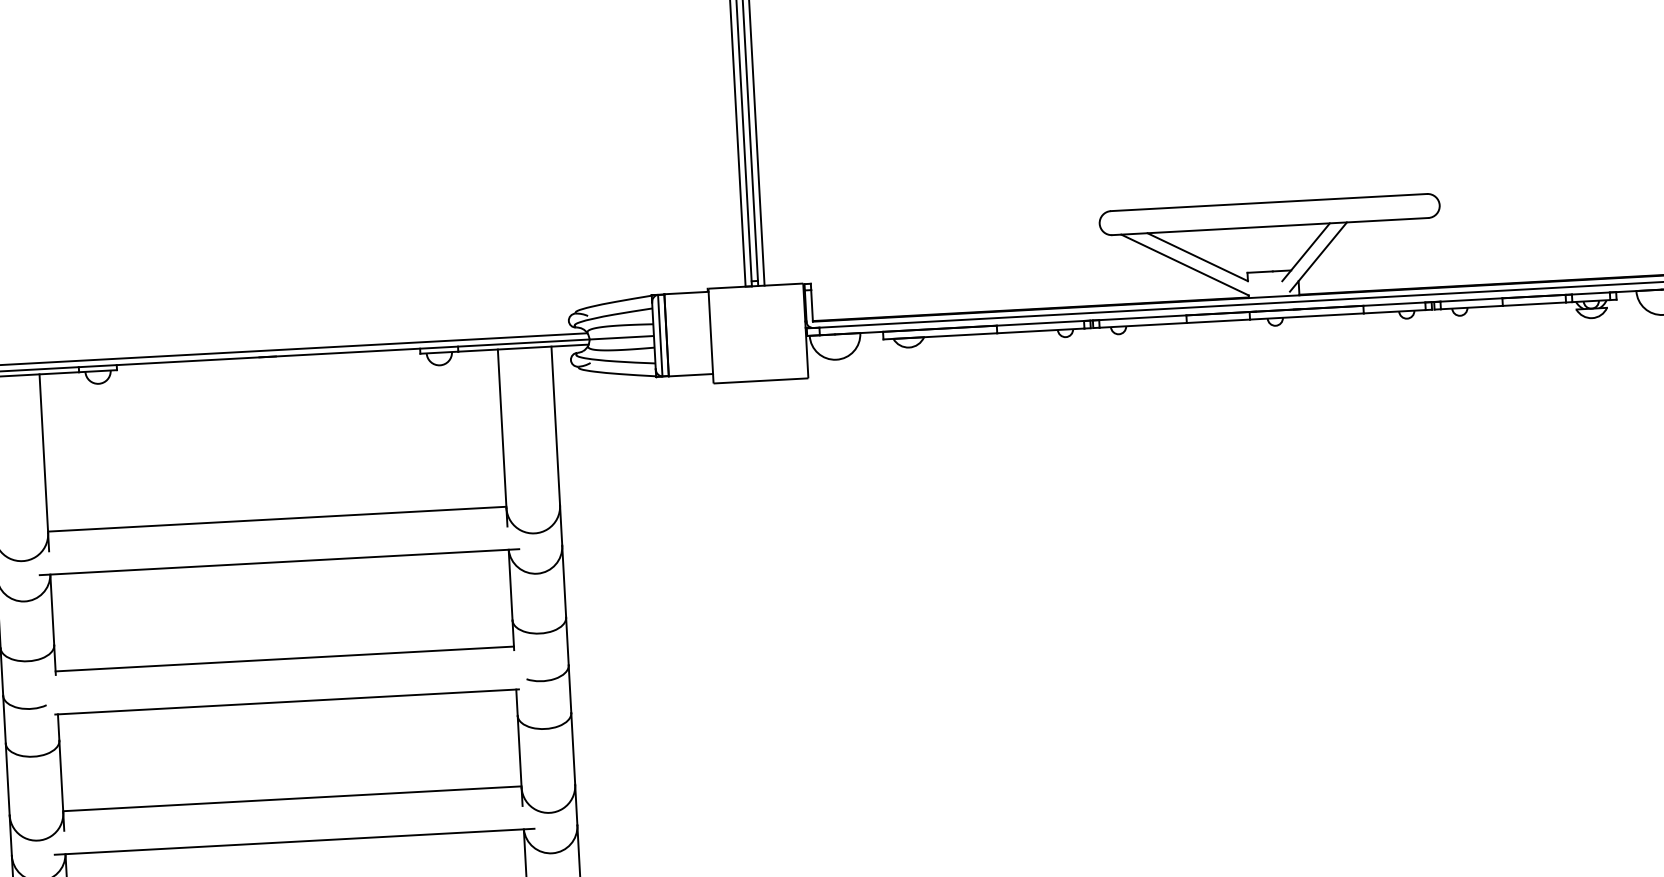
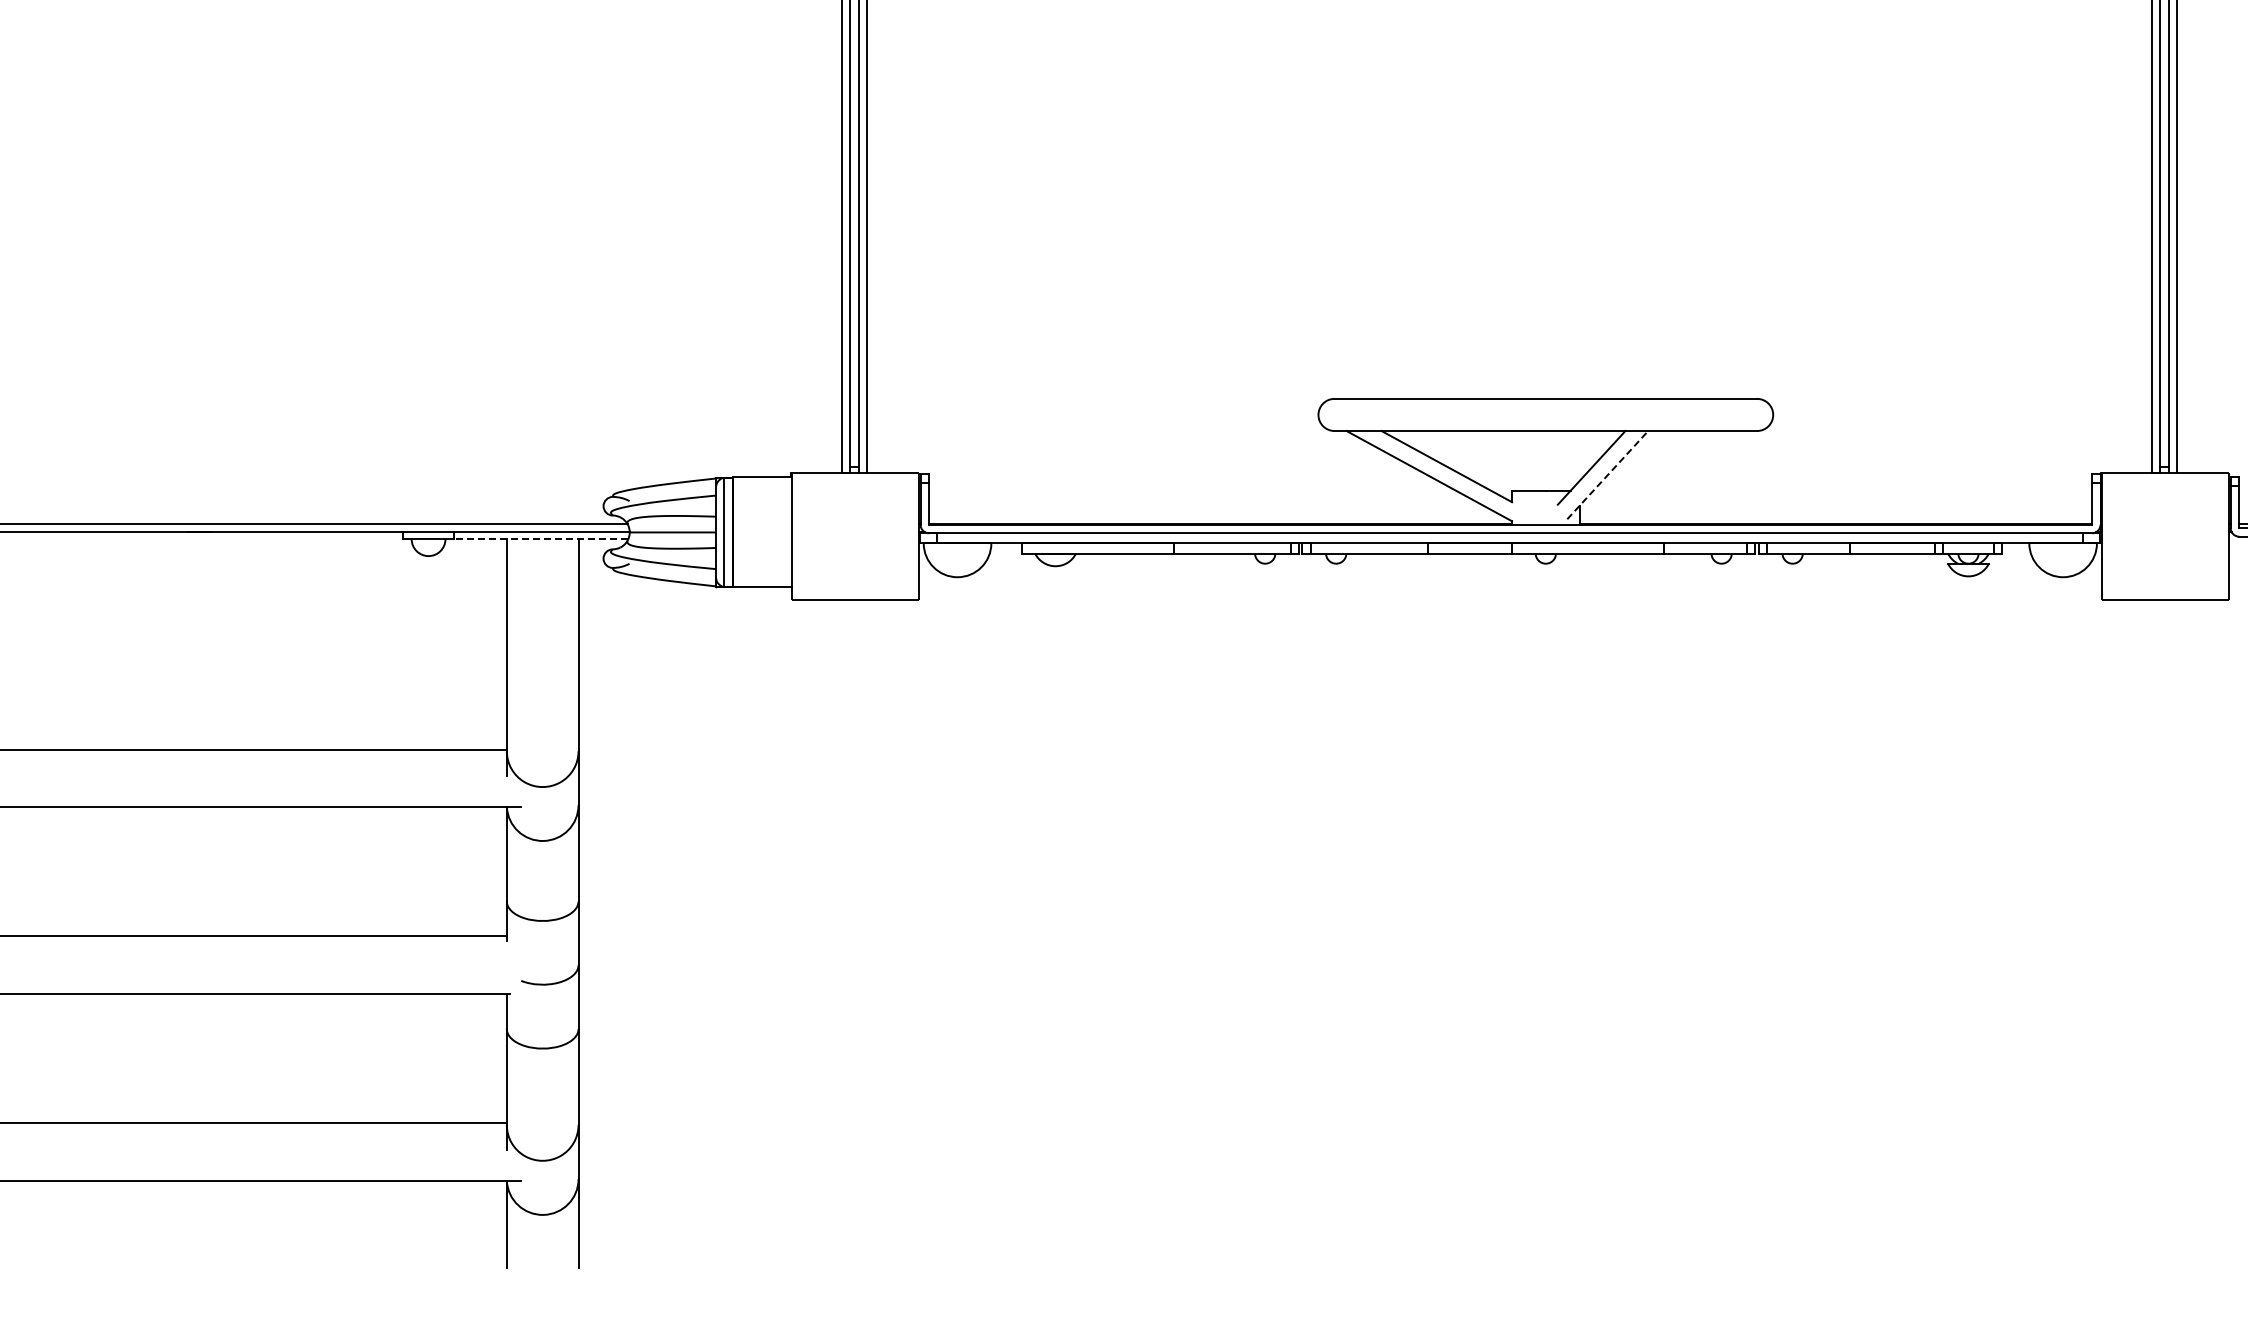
line: (1318, 257) -> (1607, 475), solid -> dashed
line: (523, 348) -> (540, 539), solid -> dashed

